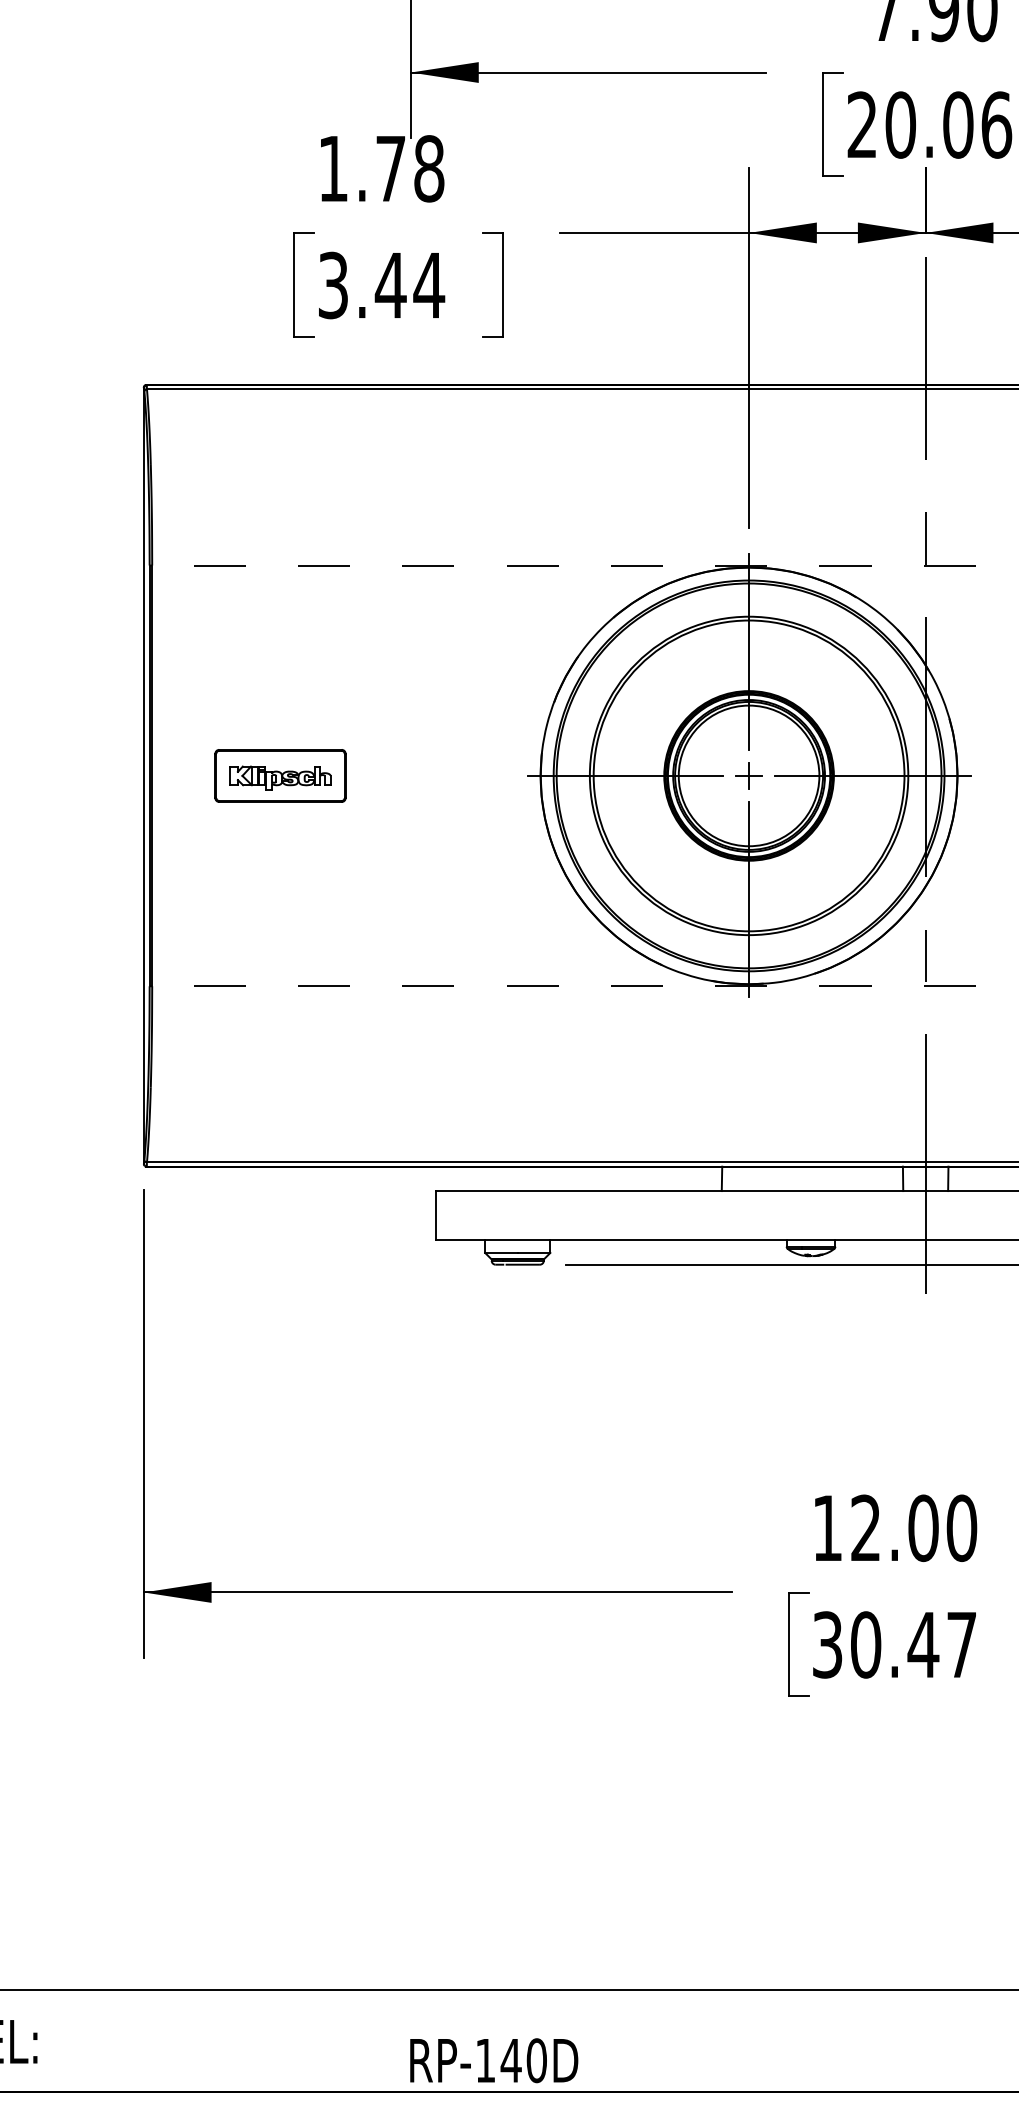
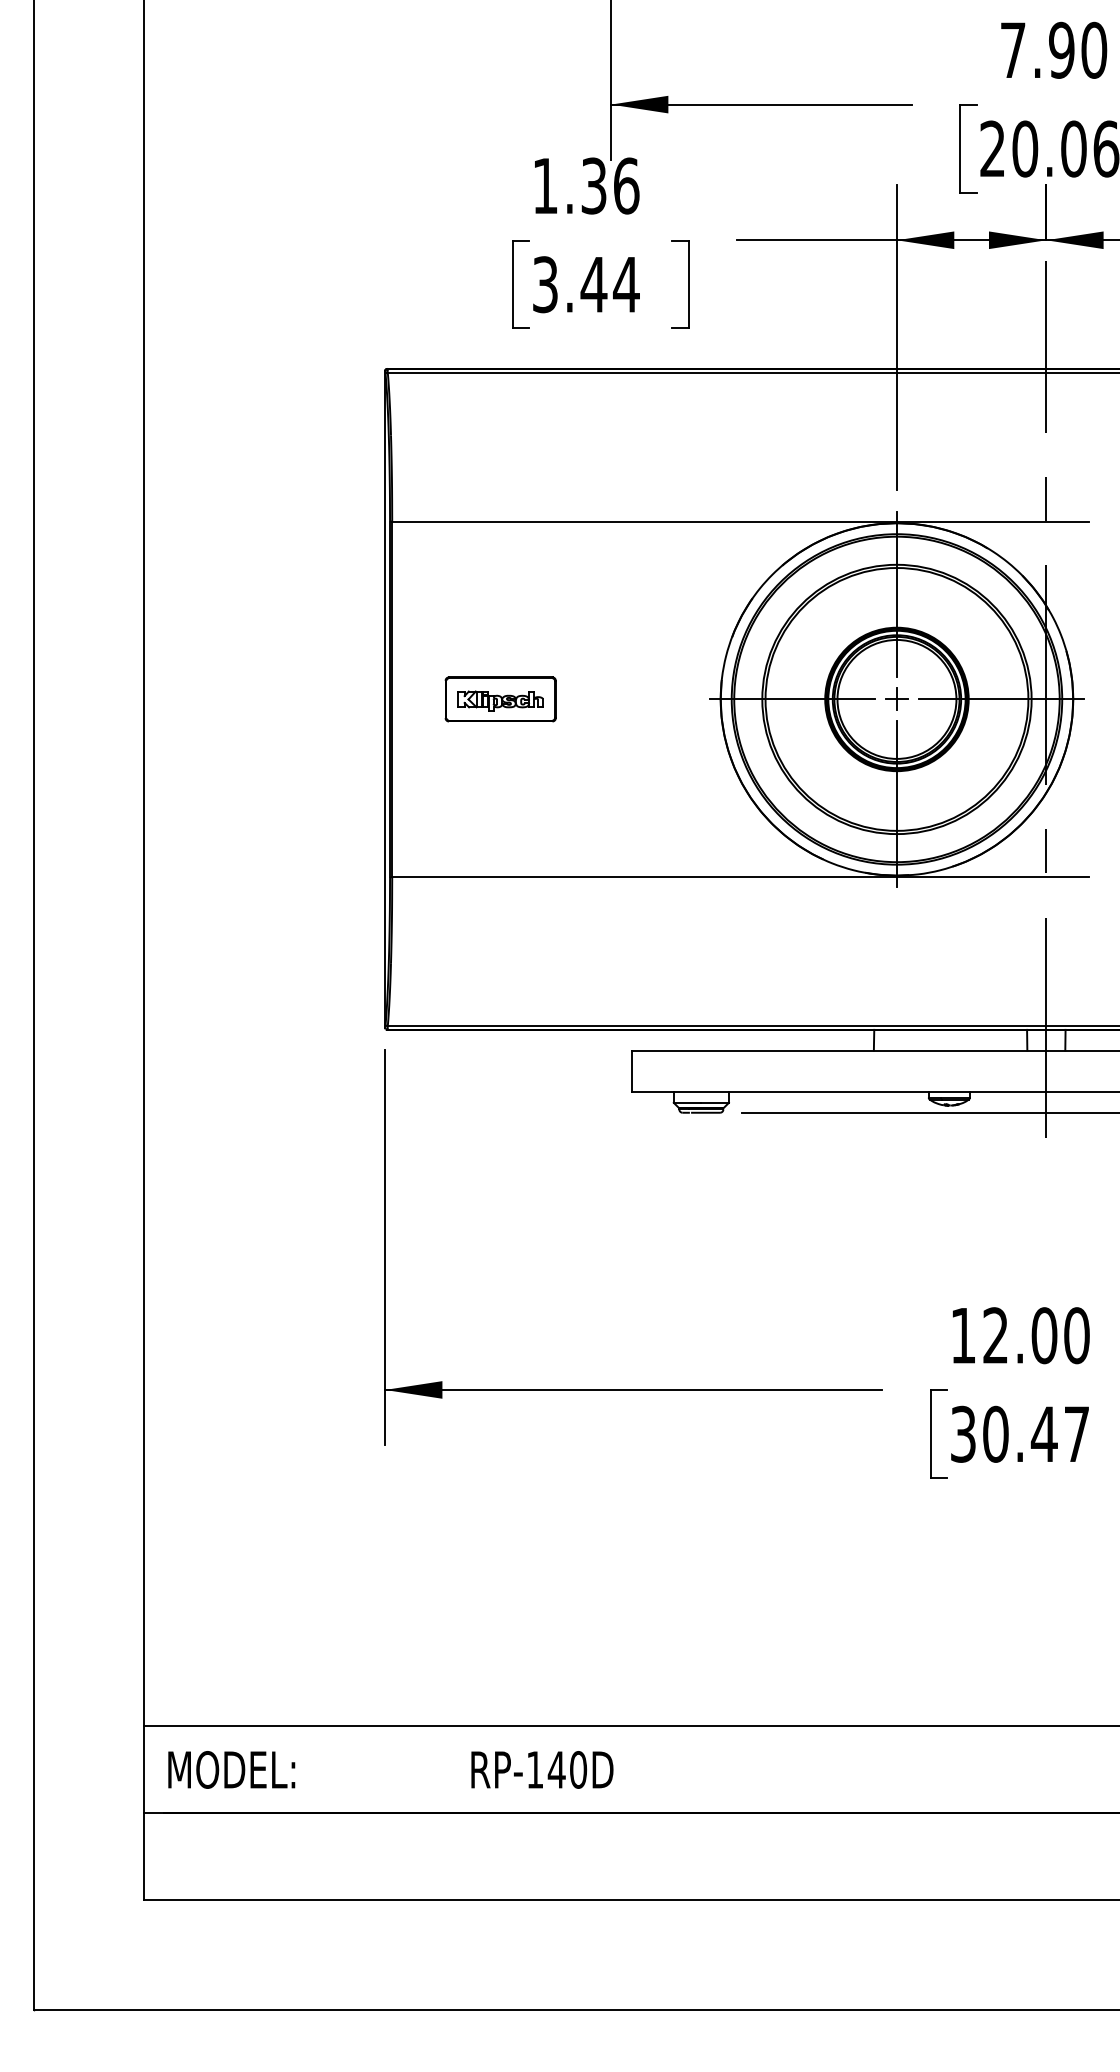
text: (410, 168) -> (610, 185), 1.78 -> 1.36
line: (562, 565) -> (739, 521), dashed -> solid
line: (562, 986) -> (739, 877), dashed -> solid
text: (494, 2060) -> (542, 1769), moved

